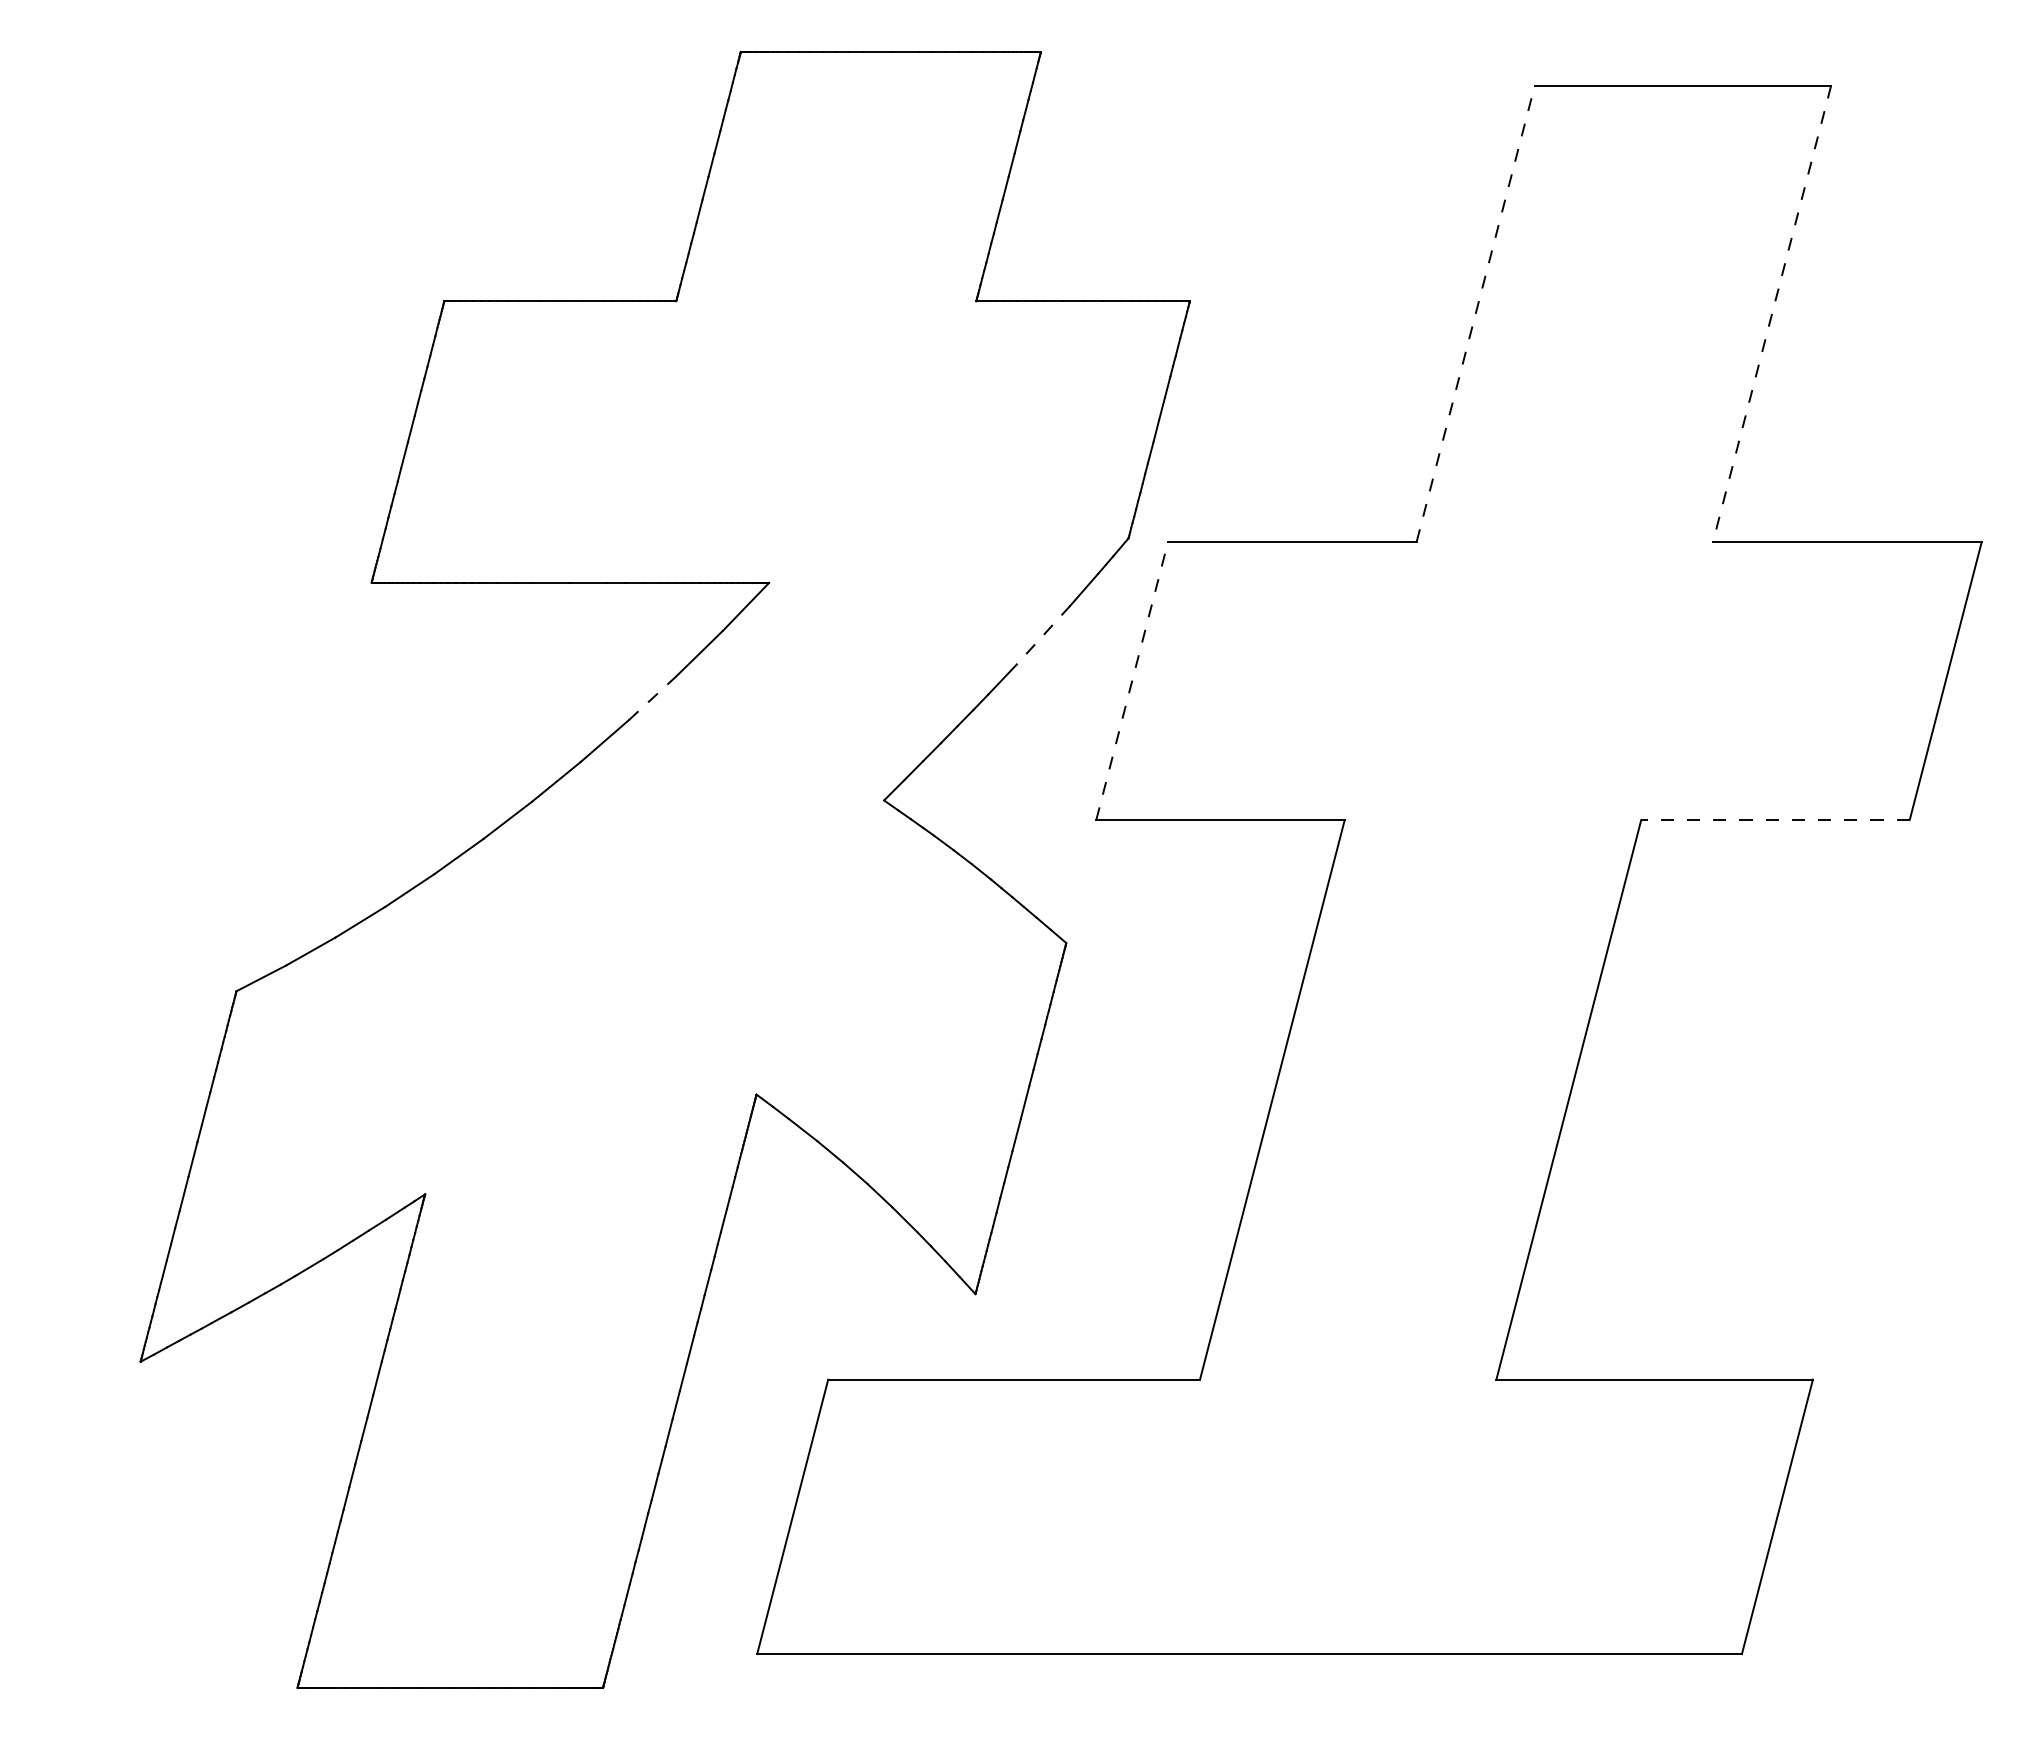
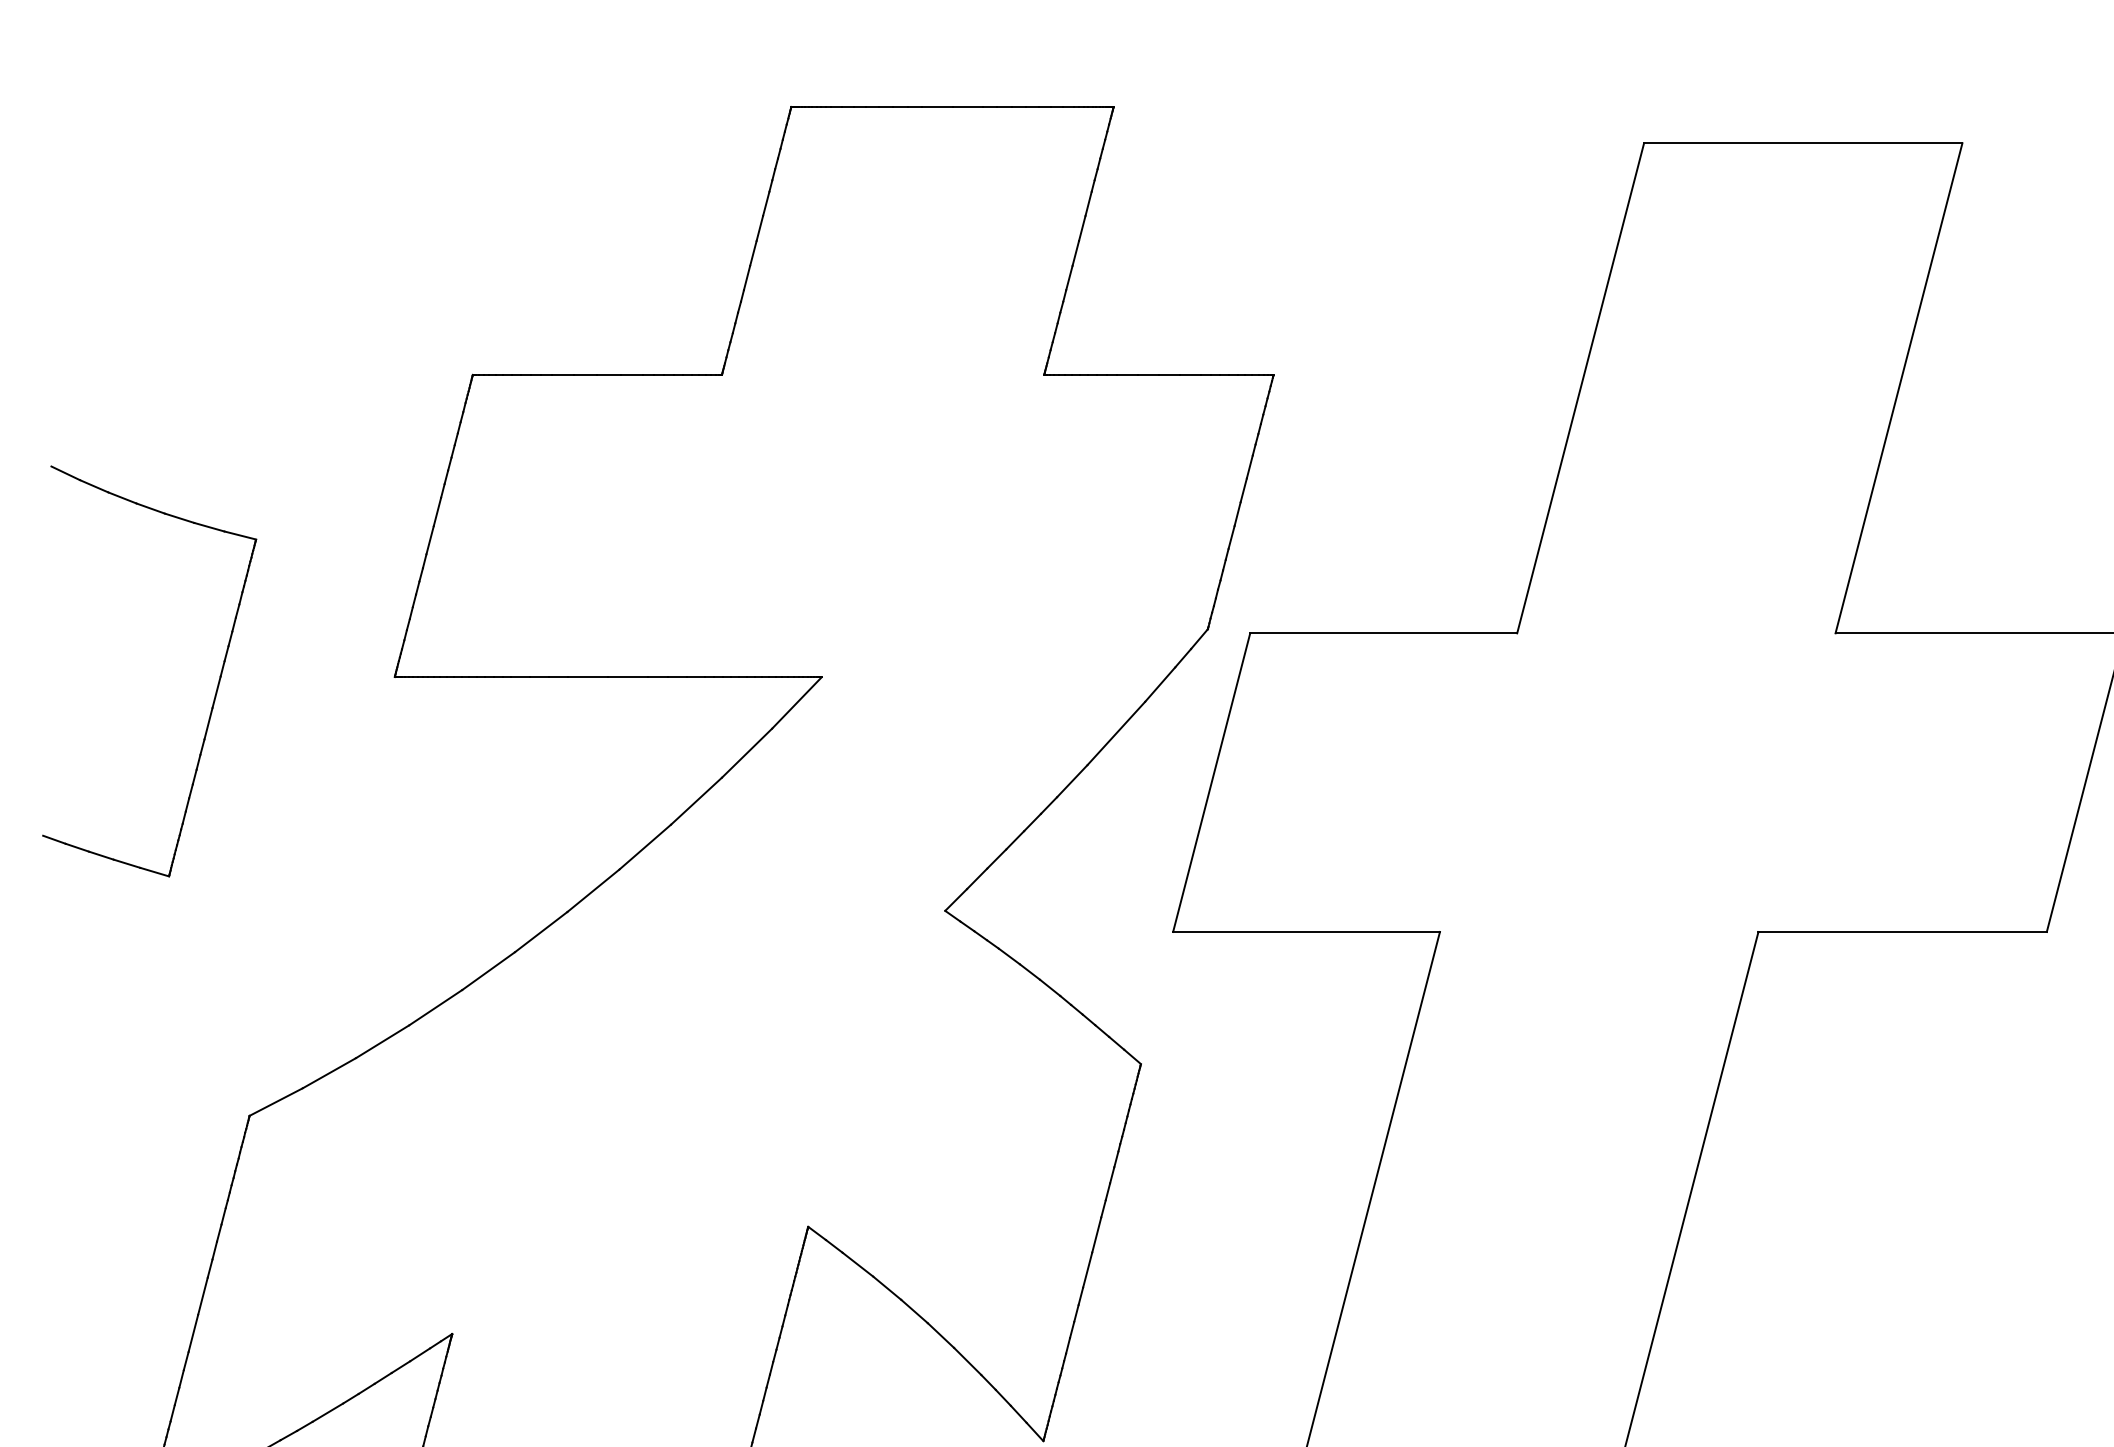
line: (1475, 313) -> (1580, 387), dashed -> solid
line: (1772, 313) -> (1899, 387), dashed -> solid
part: (204, 596) -> (215, 691), added
line: (1043, 635) -> (1116, 733), dashed -> solid
line: (1132, 681) -> (1212, 783), dashed -> solid
line: (652, 697) -> (696, 800), dashed -> solid
line: (1774, 820) -> (1901, 932), dashed -> solid

